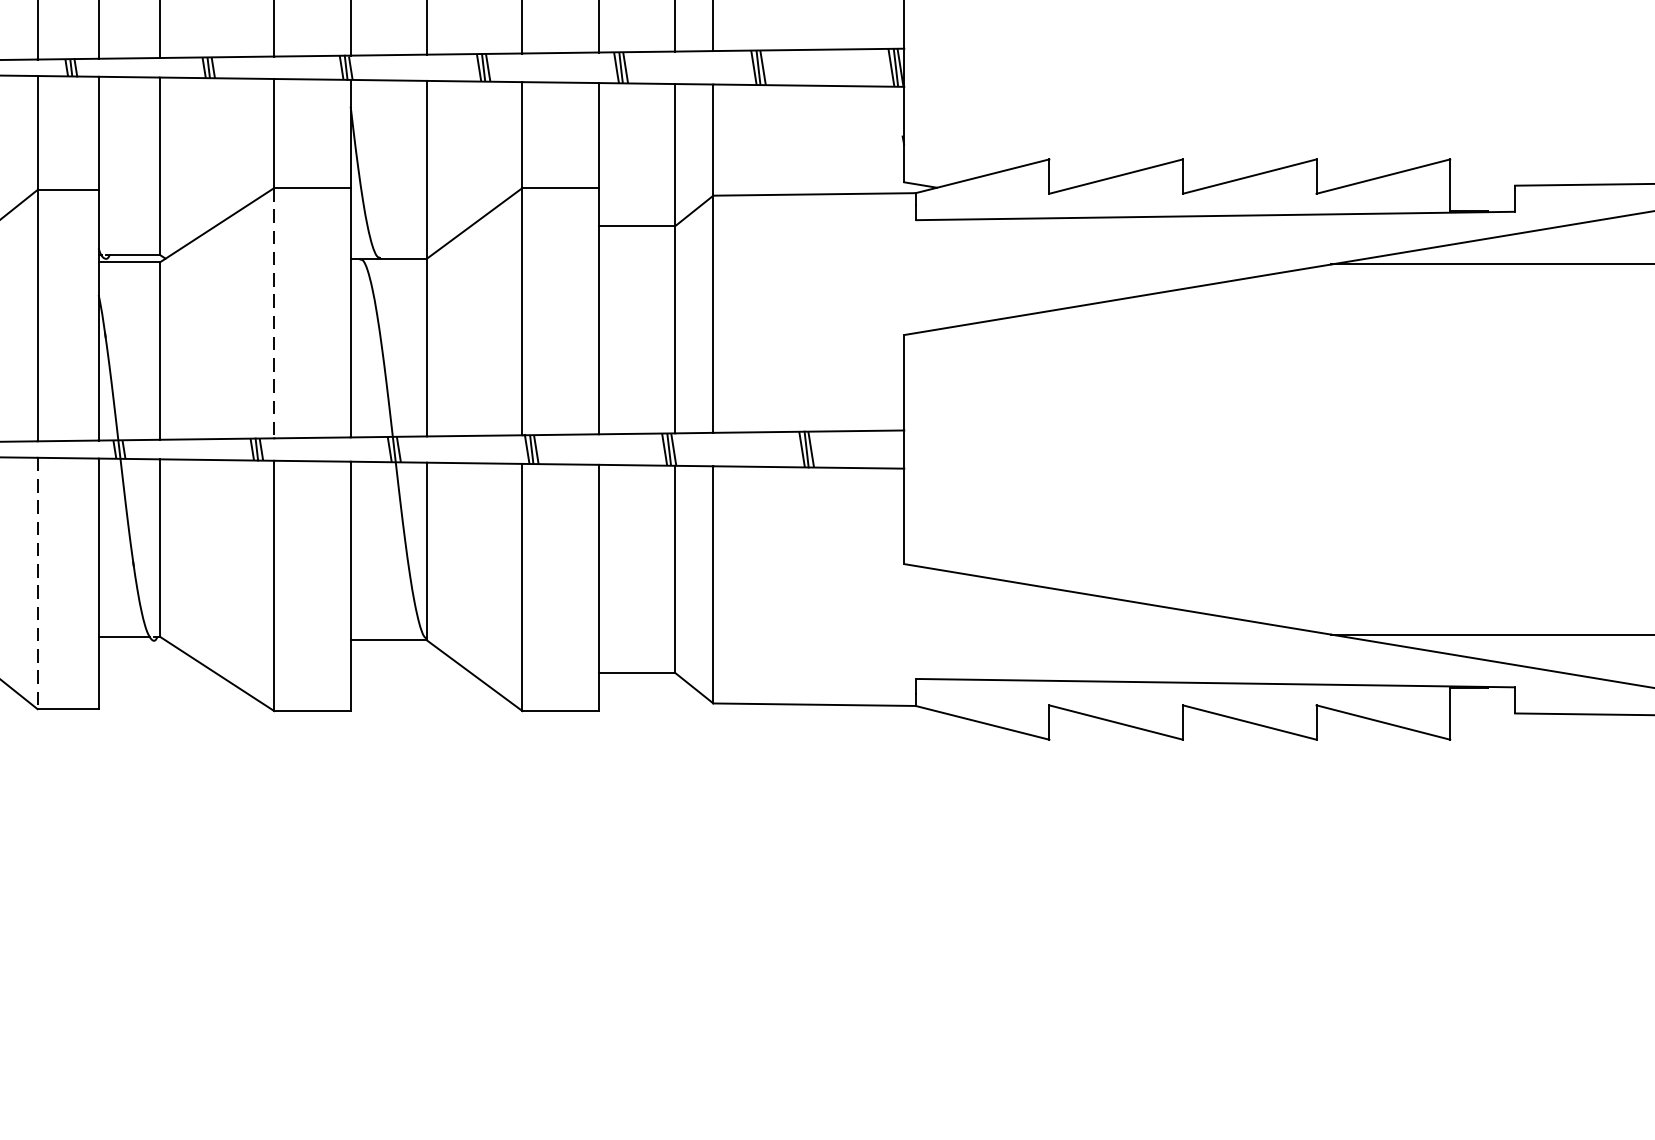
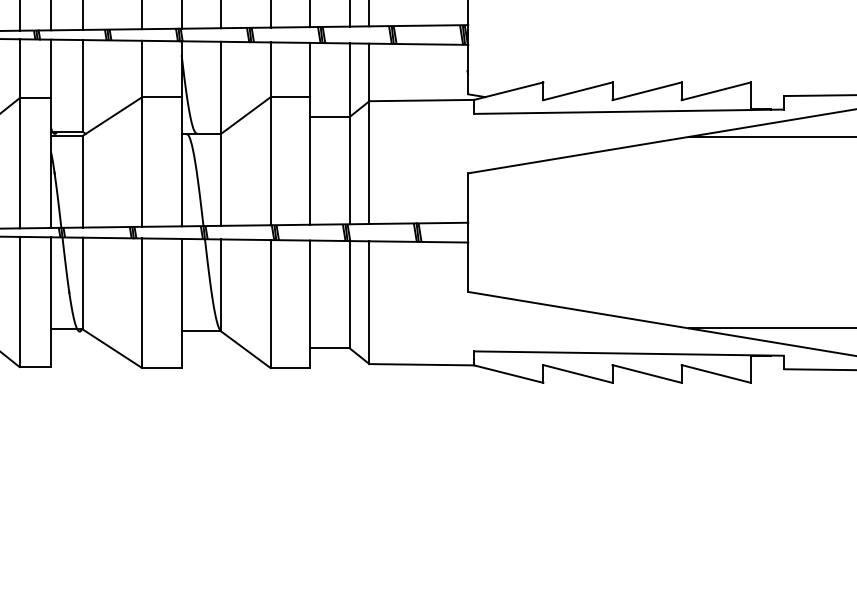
line: (275, 314) -> (142, 162), dashed -> solid
line: (37, 584) -> (19, 302), dashed -> solid

